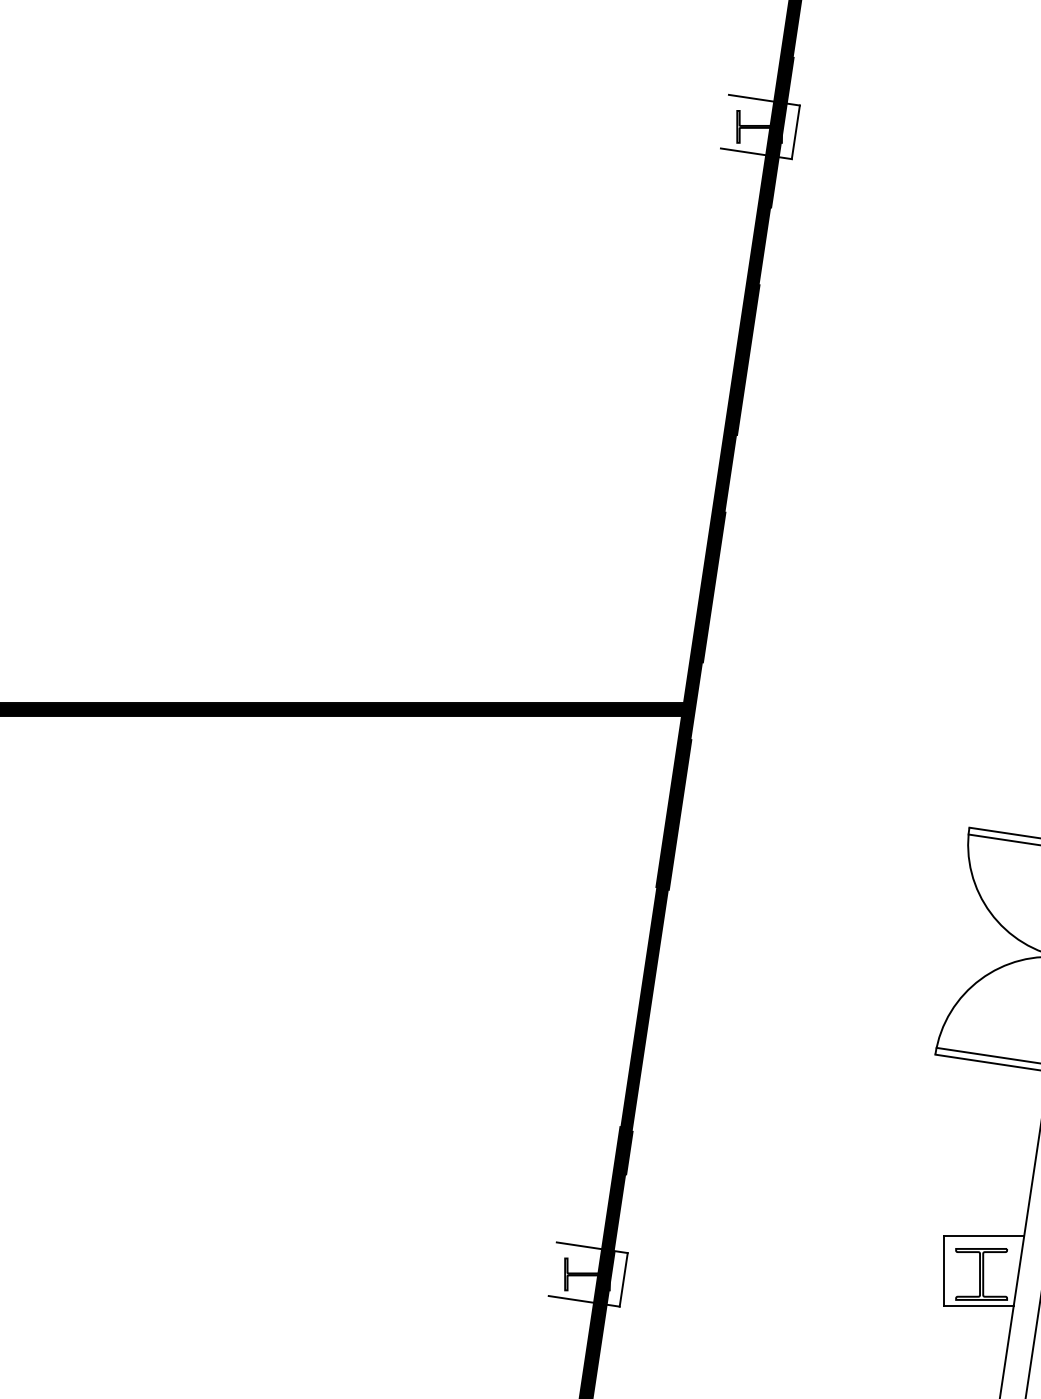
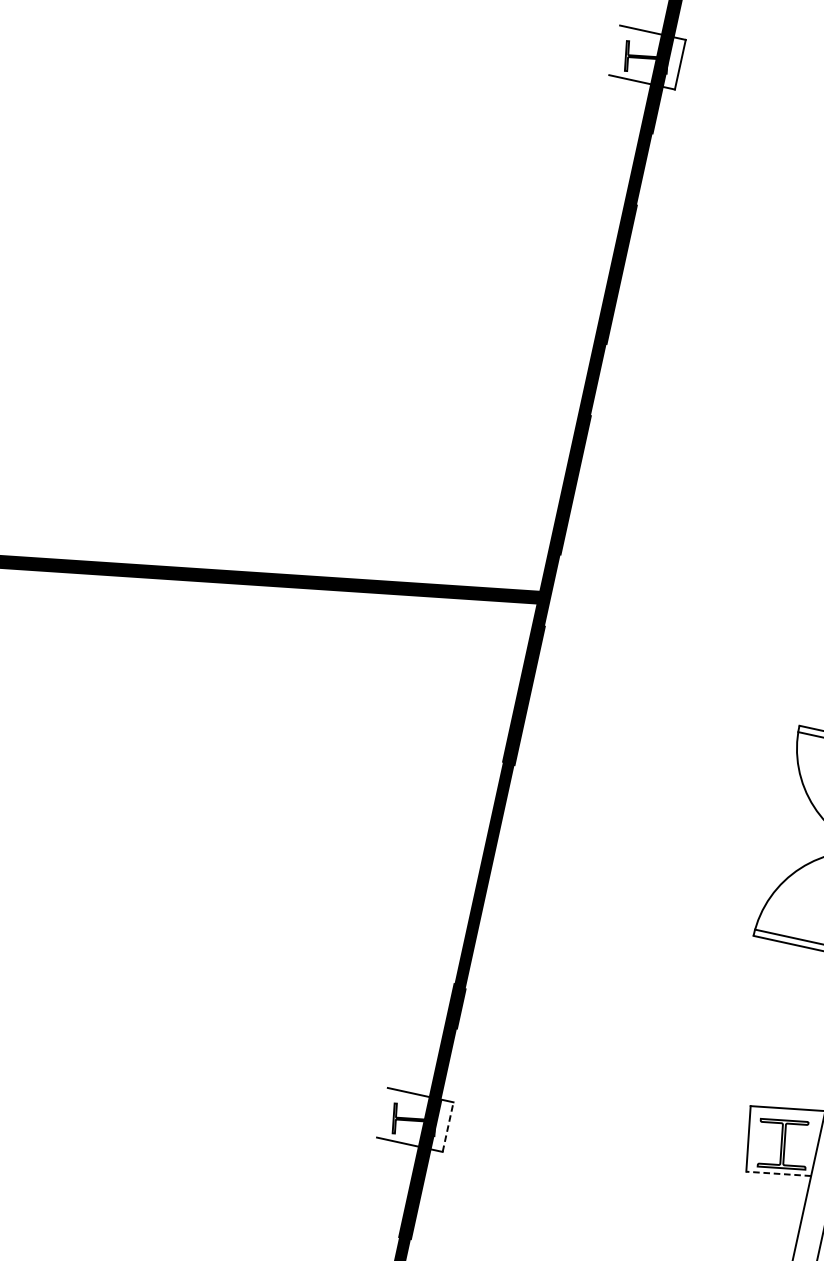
line: (623, 1279) -> (447, 1126), solid -> dashed
line: (979, 1306) -> (779, 1174), solid -> dashed

